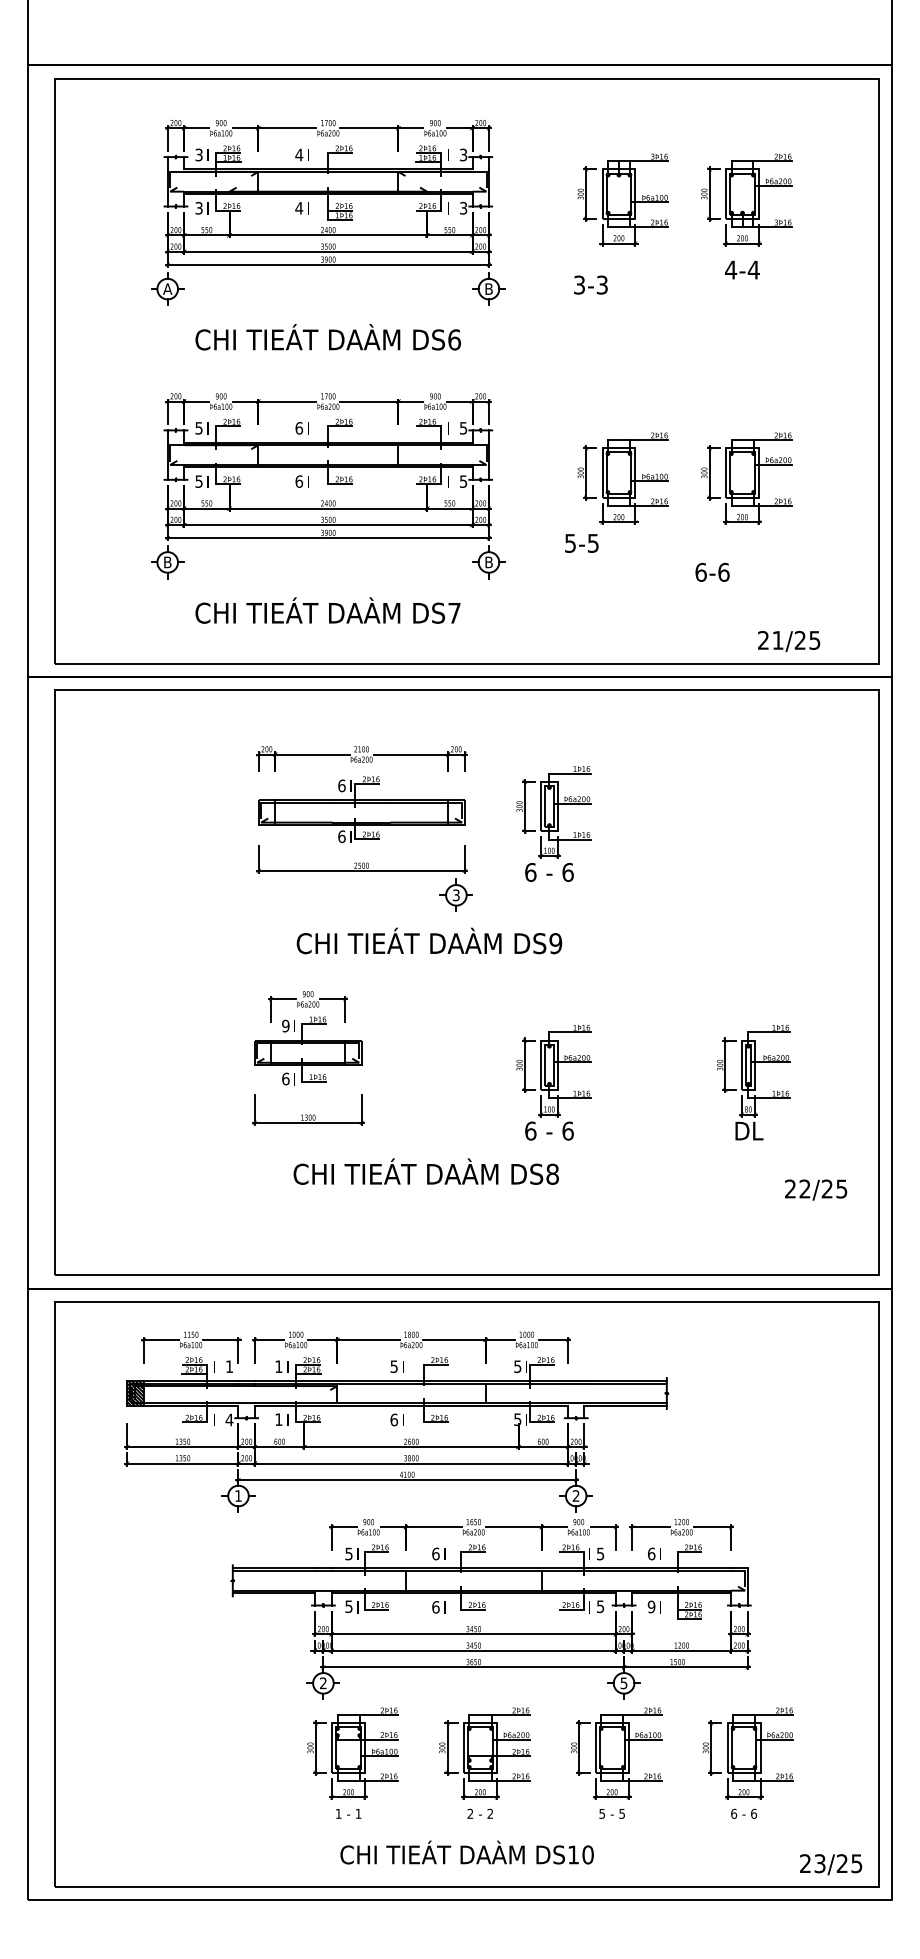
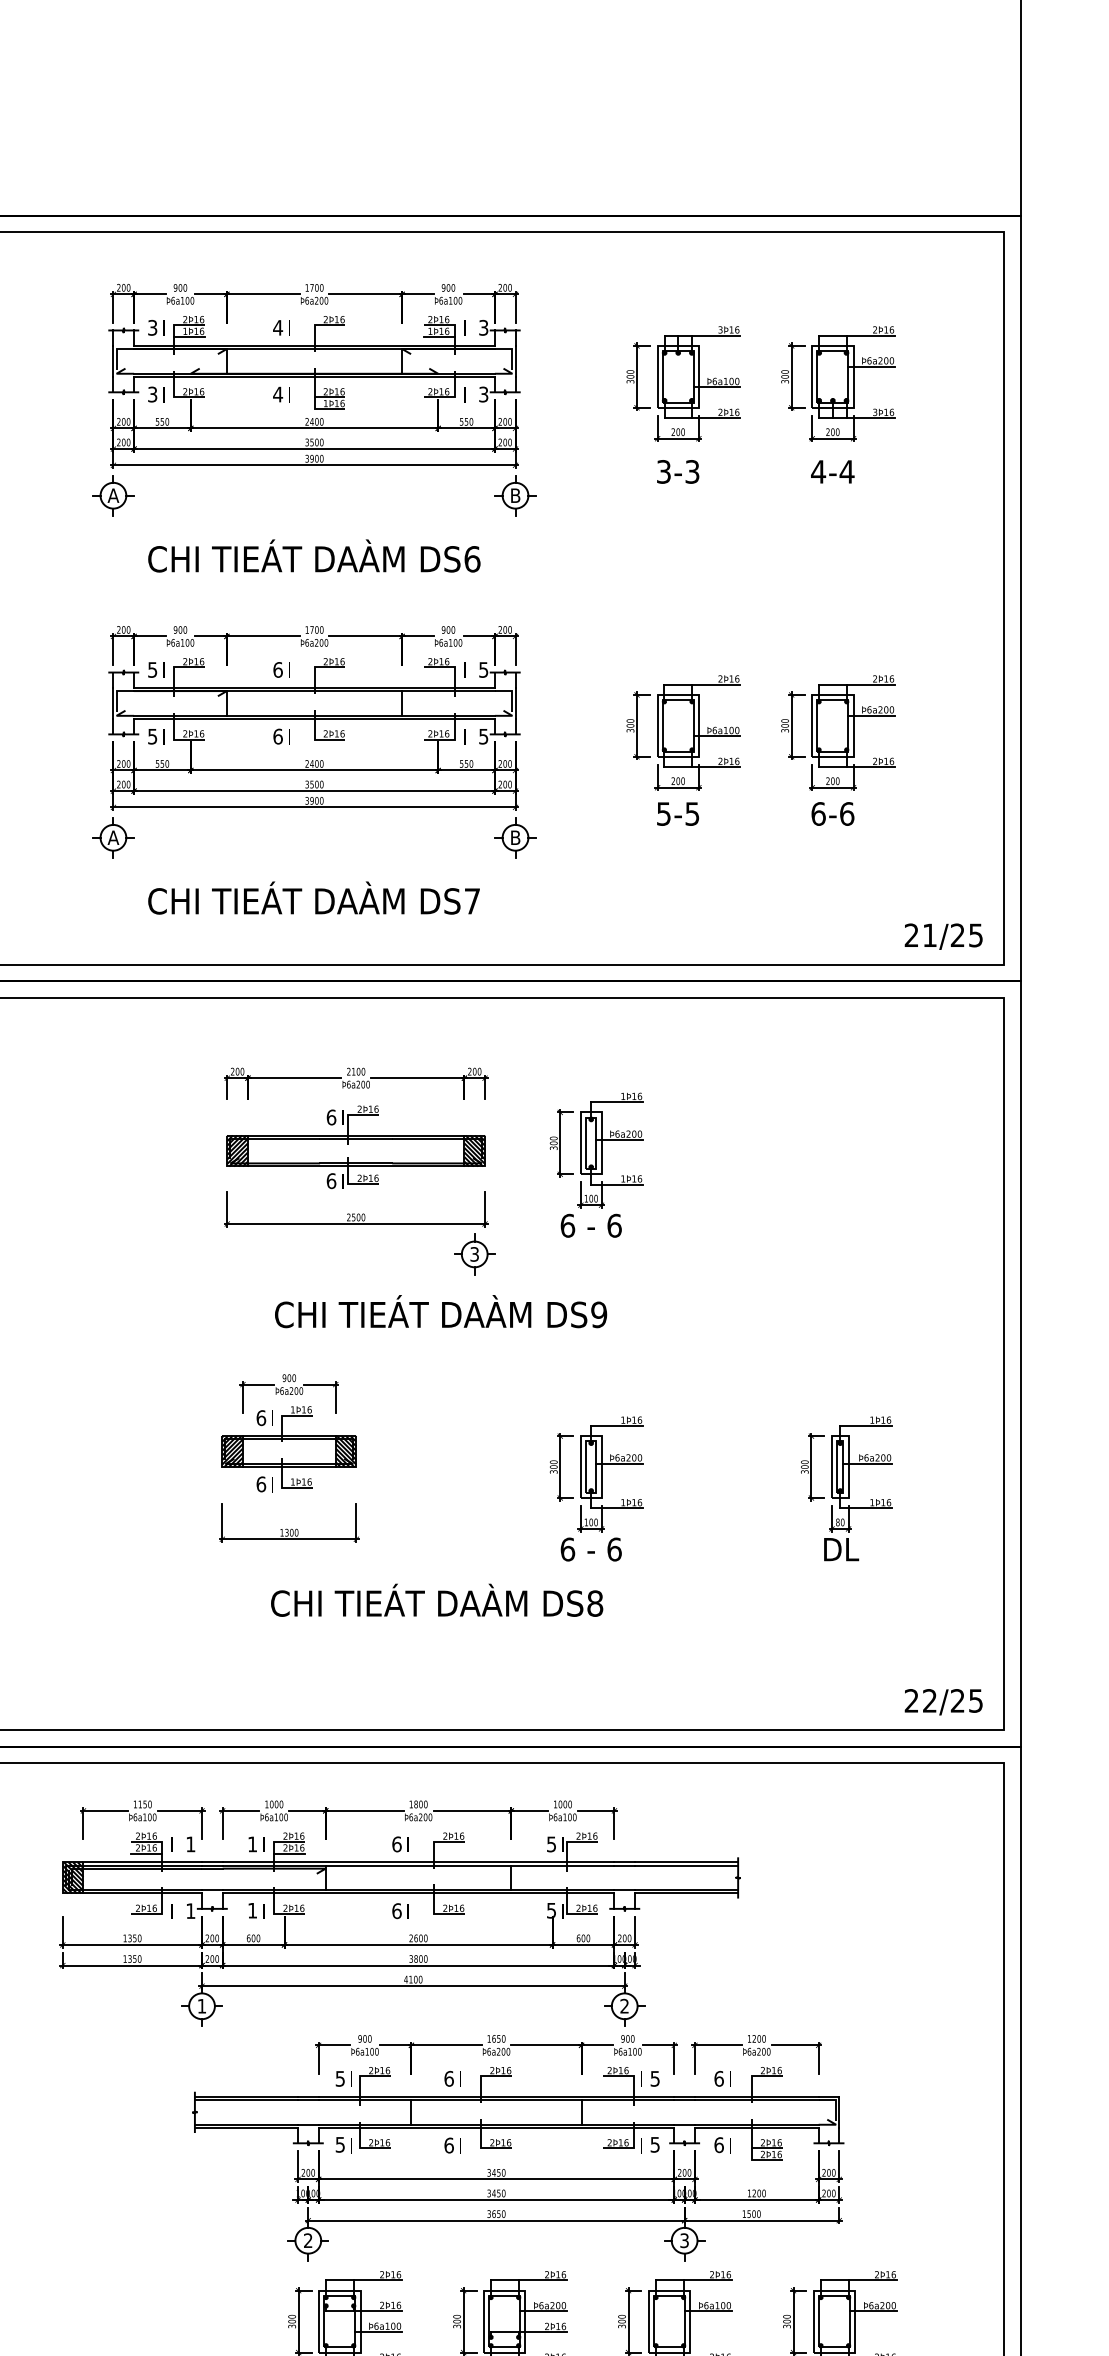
text: (590, 284) -> (677, 471), moved
text: (581, 543) -> (677, 814), moved
text: (167, 562) -> (113, 837), B -> A
text: (712, 571) -> (832, 812), moved
text: (789, 640) -> (944, 935), moved
hatch: (266, 812) -> (237, 1150), added
hatch: (456, 812) -> (474, 1150), added
text: (285, 1025) -> (260, 1417), 9 -> 6
hatch: (262, 1052) -> (232, 1451), added
hatch: (353, 1052) -> (345, 1451), added
text: (816, 1189) -> (944, 1701), moved
text: (394, 1366) -> (397, 1844), 5 -> 6
text: (229, 1419) -> (190, 1910), 4 -> 1
text: (651, 1606) -> (718, 2144), 9 -> 6
text: (624, 1682) -> (685, 2239), 5 -> 3

